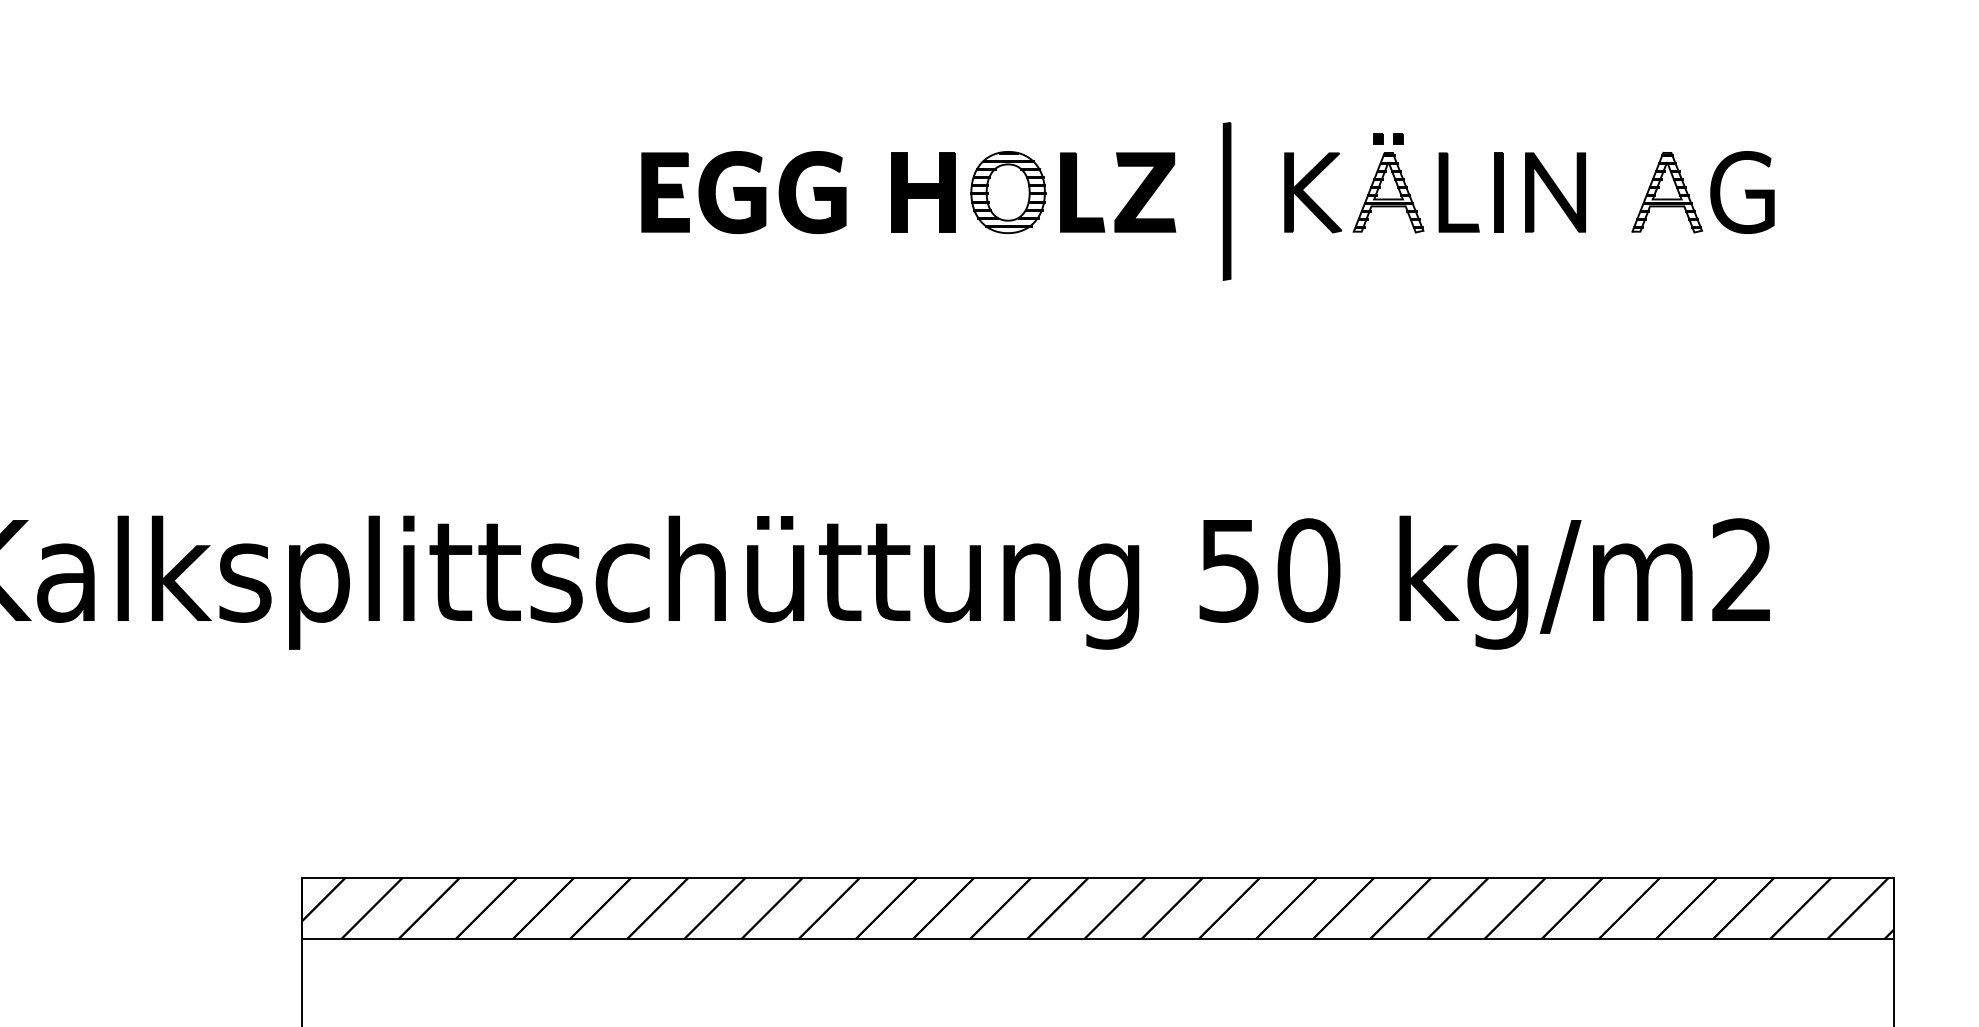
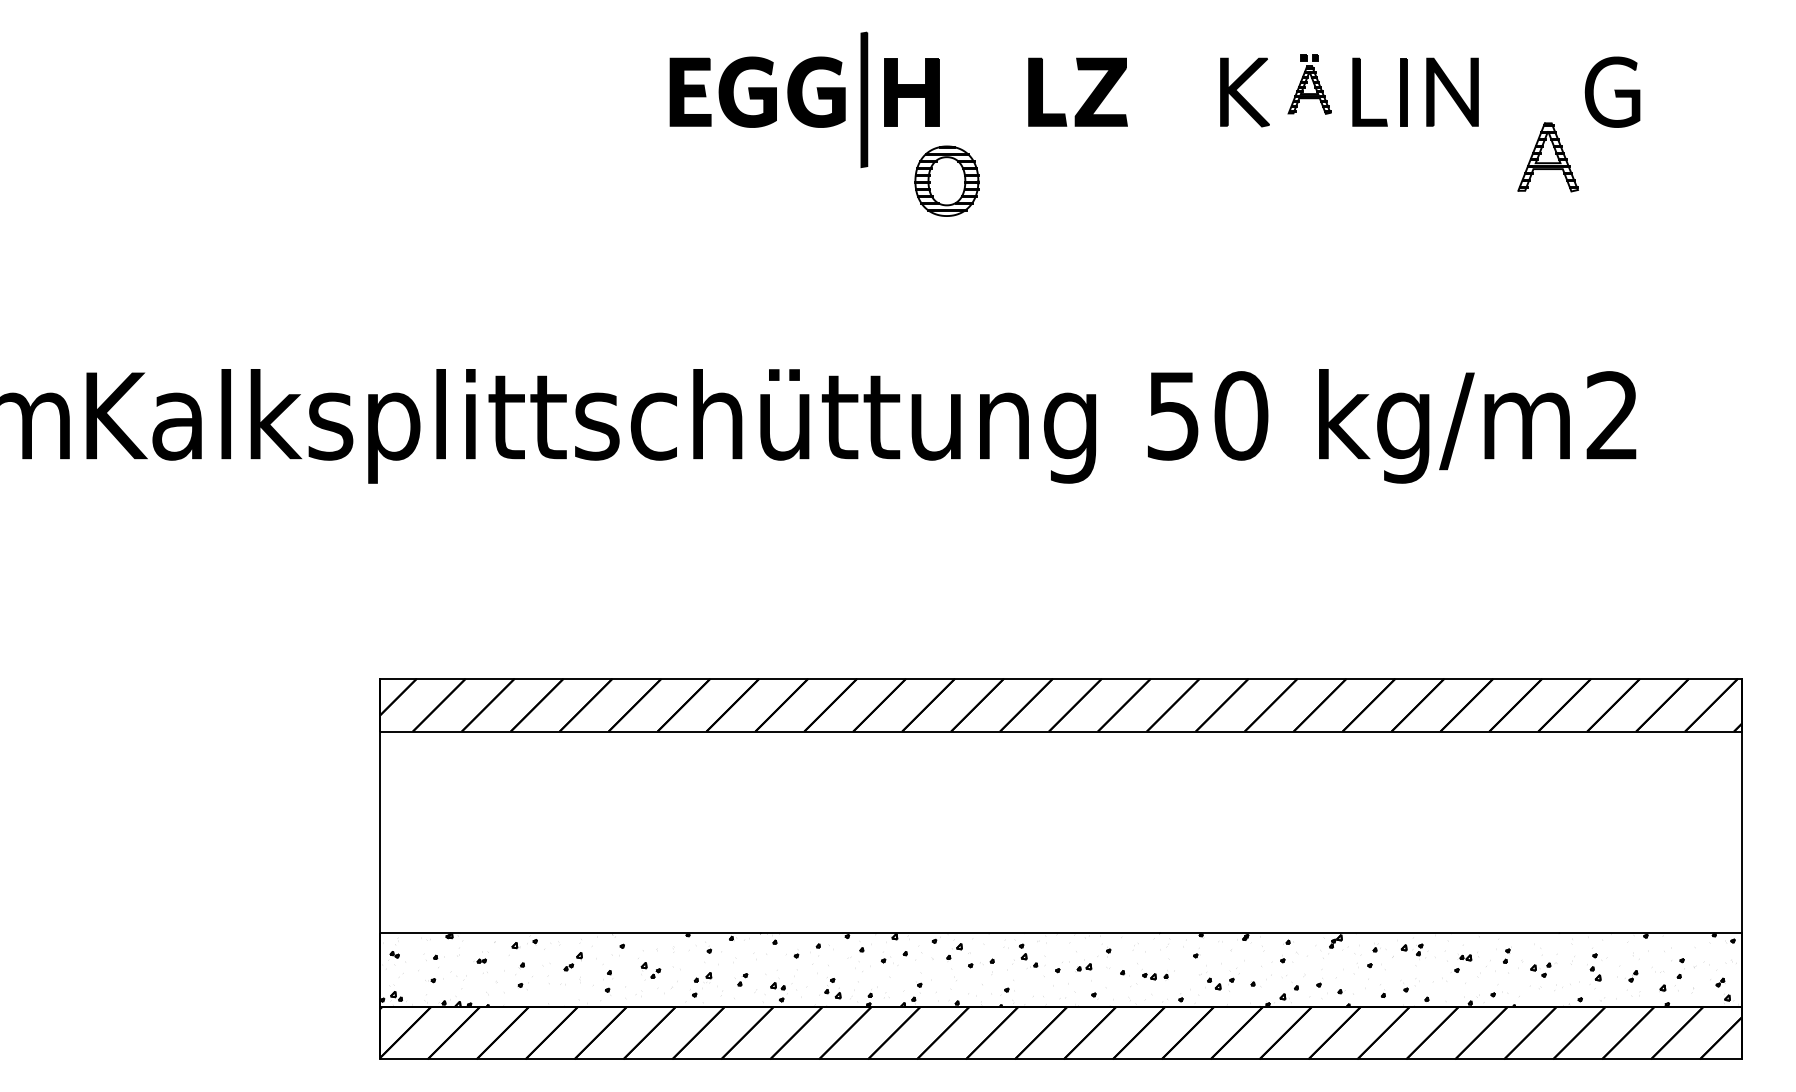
part: (1388, 183) -> (1309, 84), size x0.7
part: (1007, 191) -> (946, 180), moved
part: (1666, 192) -> (1547, 157), moved
part: (1227, 200) -> (864, 99), moved

